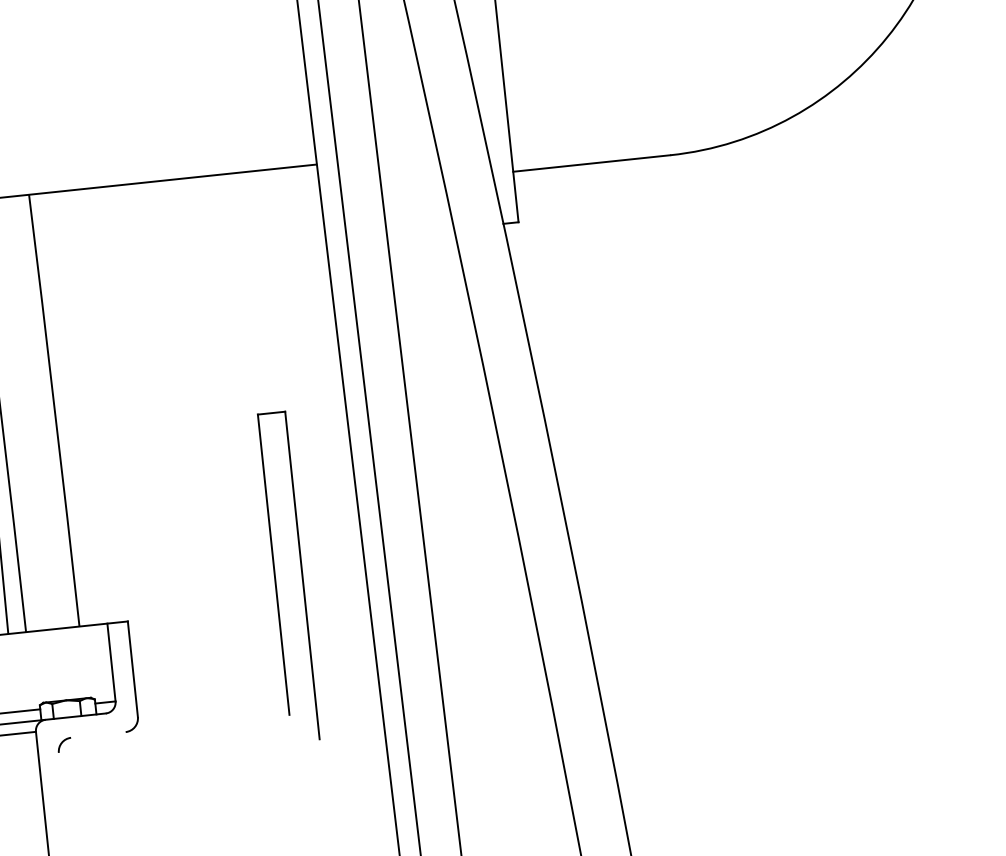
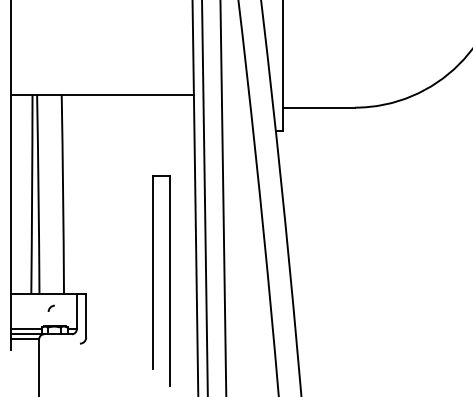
part: (288, 575) -> (161, 280), size x1.4
arc: (61, 742) -> (50, 307), moved

